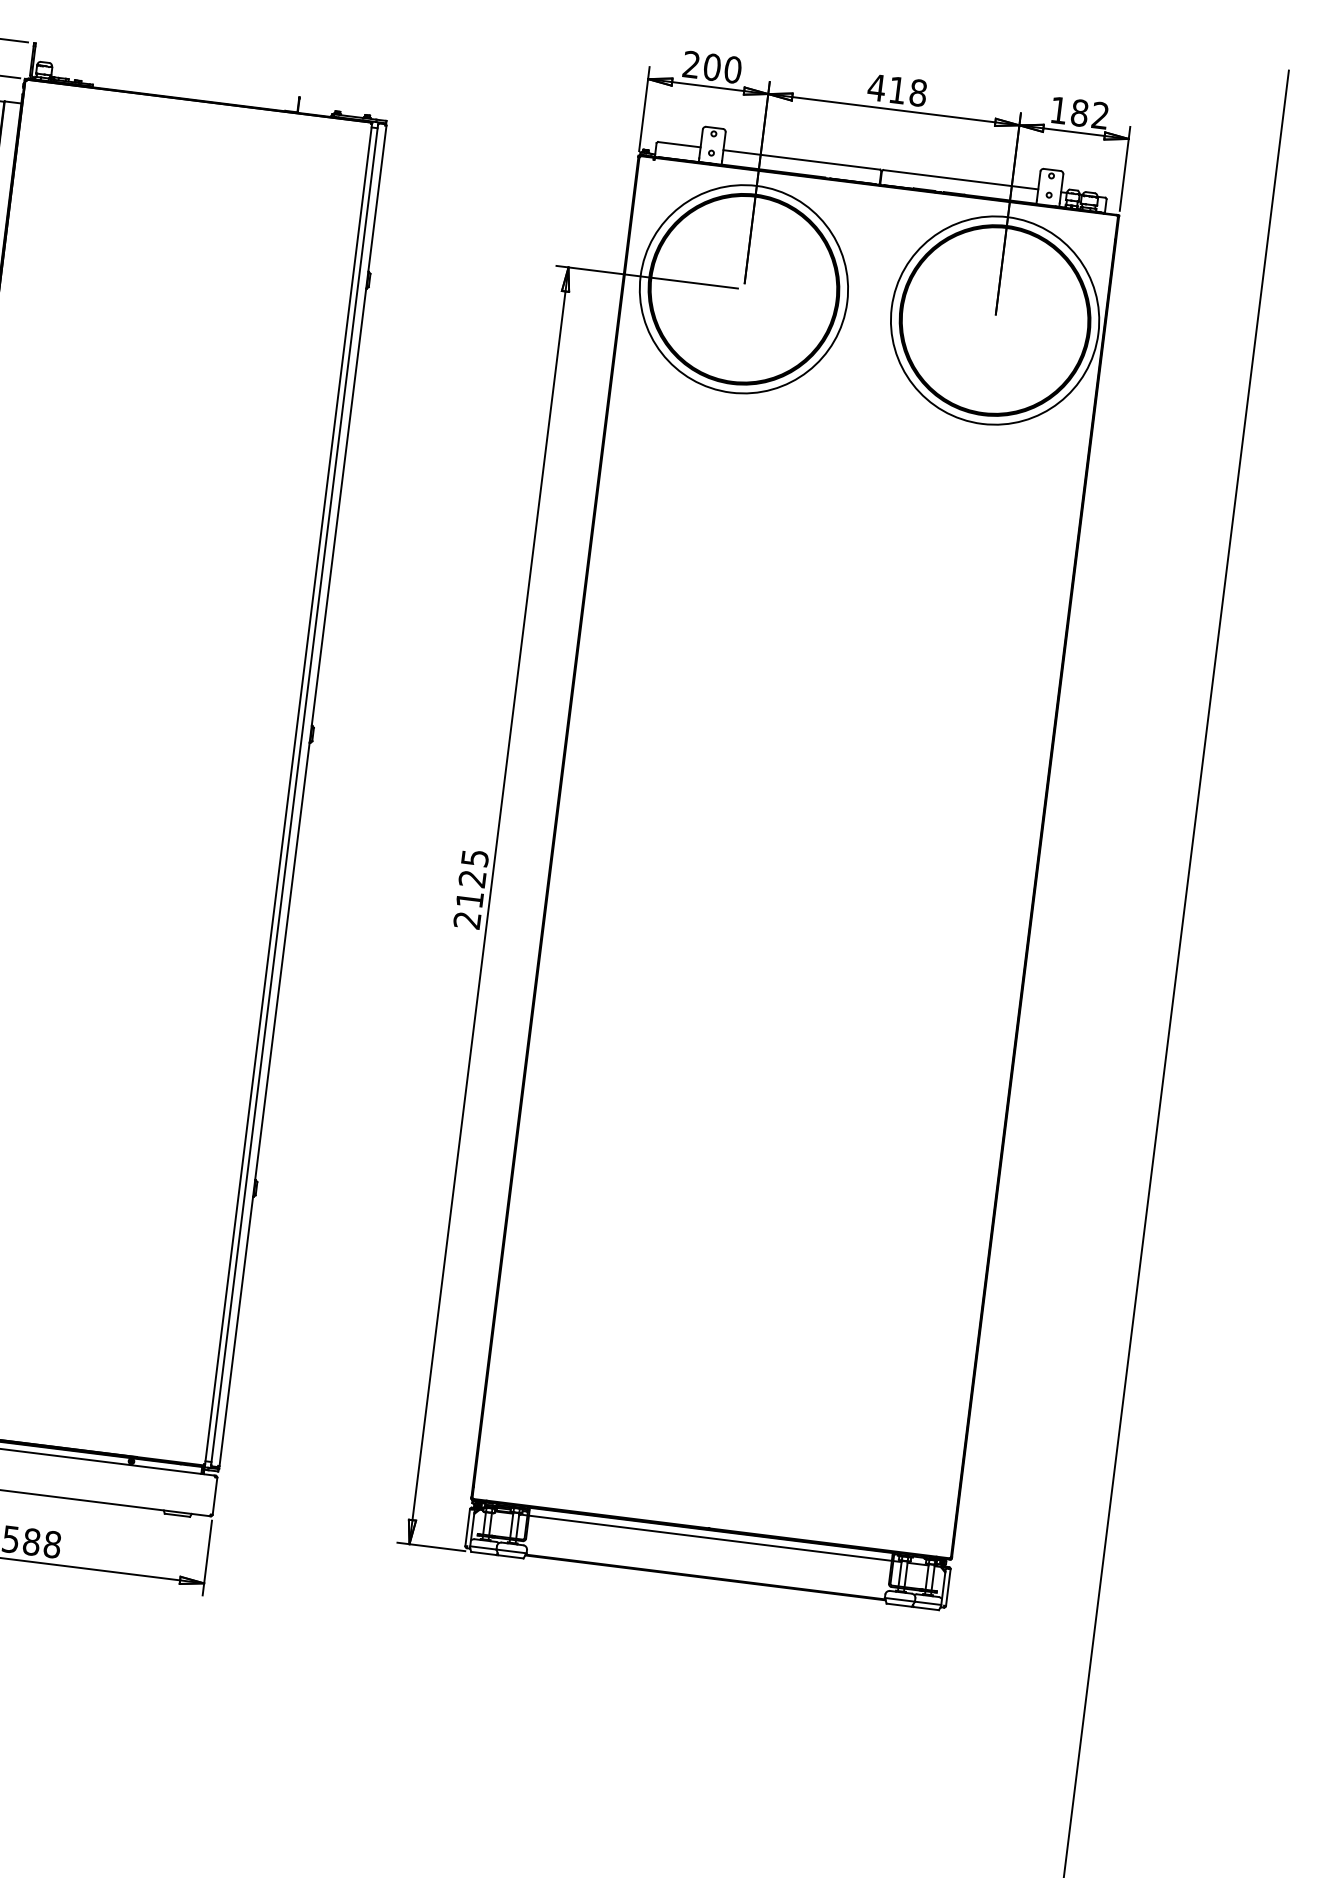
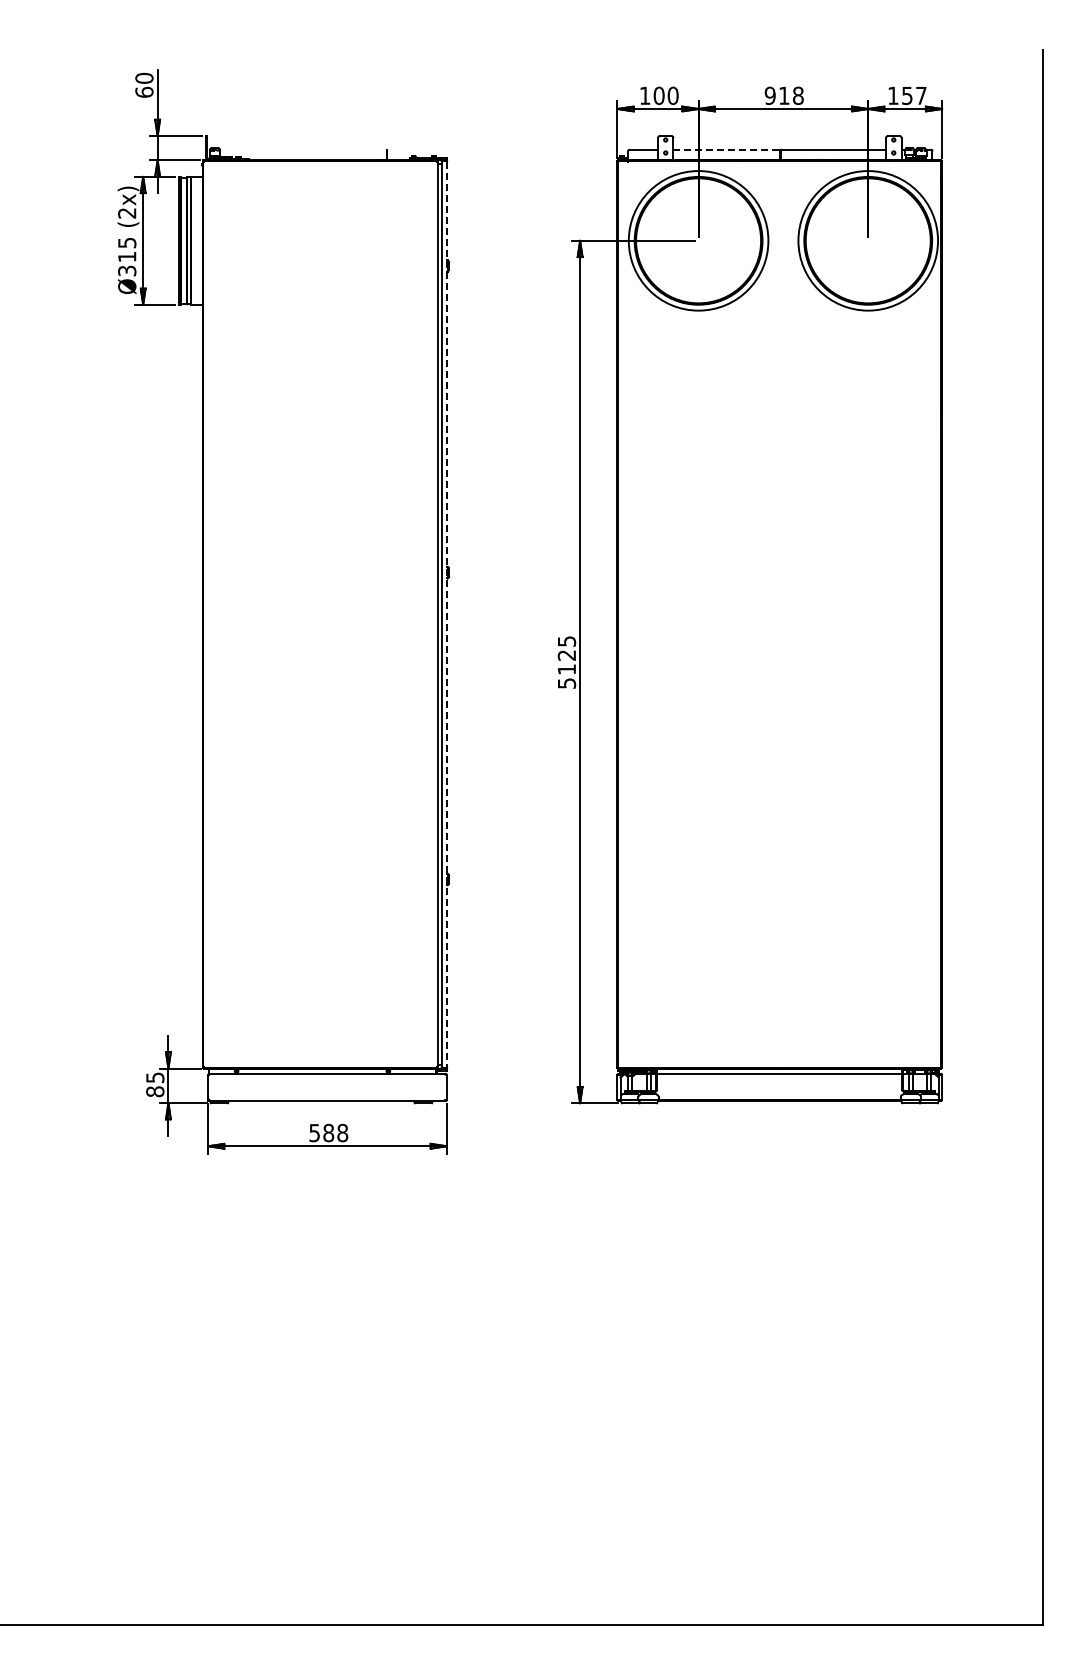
text: (690, 64) -> (644, 95), 200 -> 100
text: (877, 87) -> (770, 95), 418 -> 918
text: (1090, 113) -> (914, 95), 182 -> 157
line: (801, 160) -> (726, 150), solid -> dashed
line: (303, 796) -> (447, 614), solid -> dashed
text: (466, 920) -> (566, 683), 2125 -> 5125

